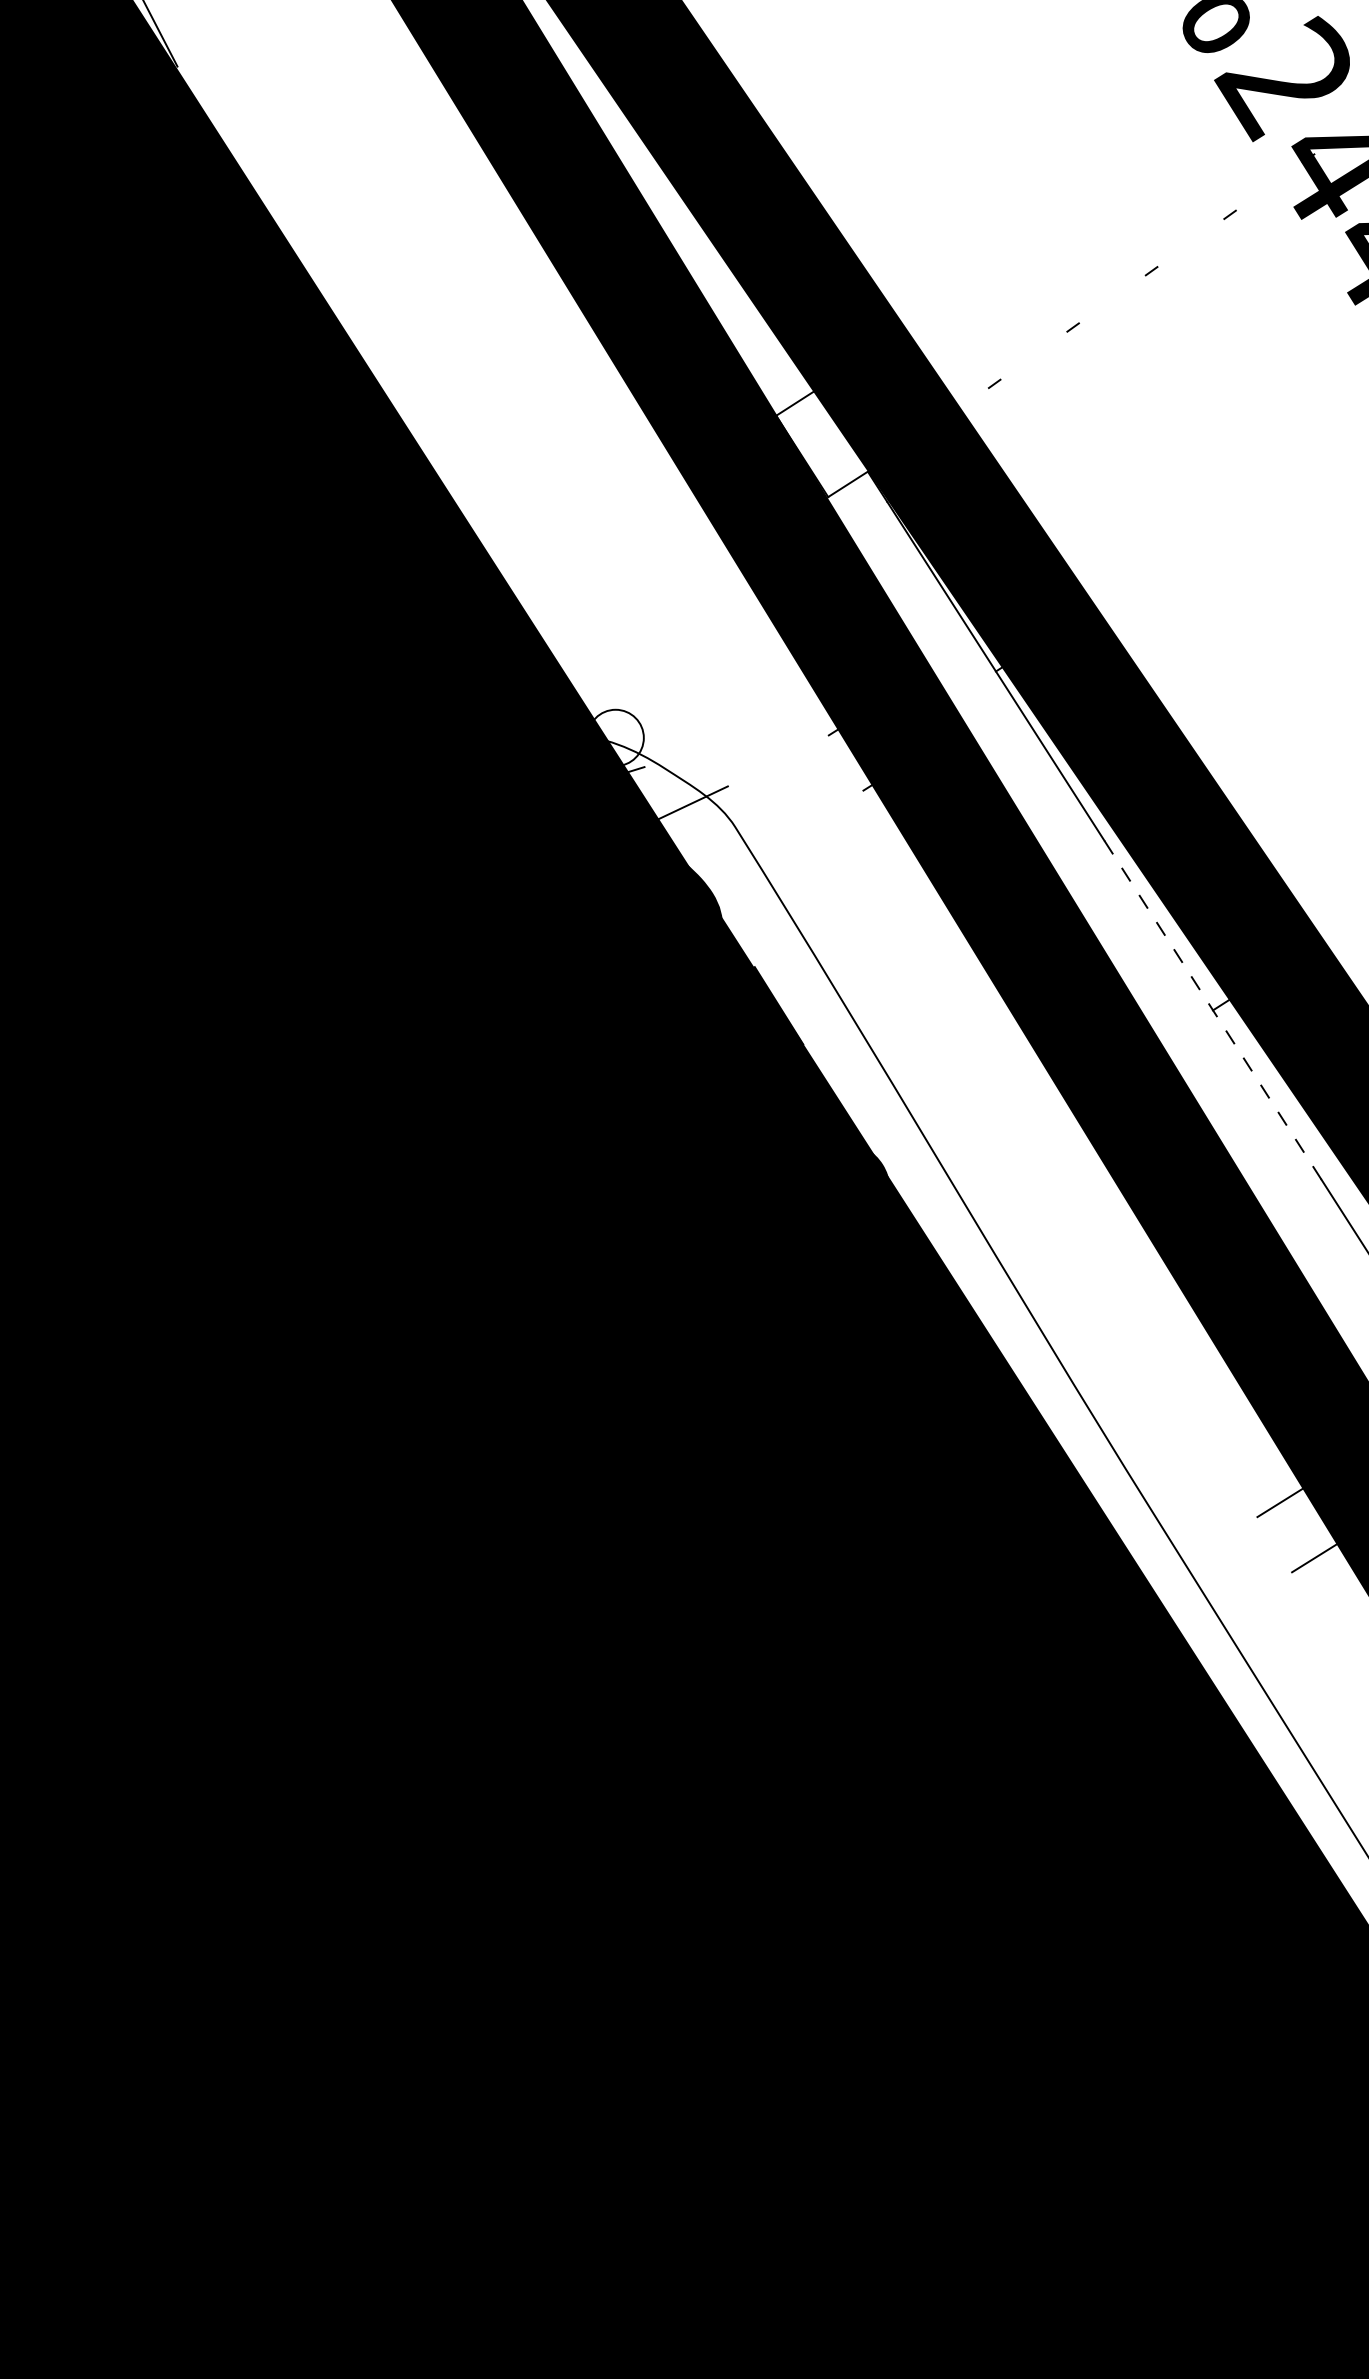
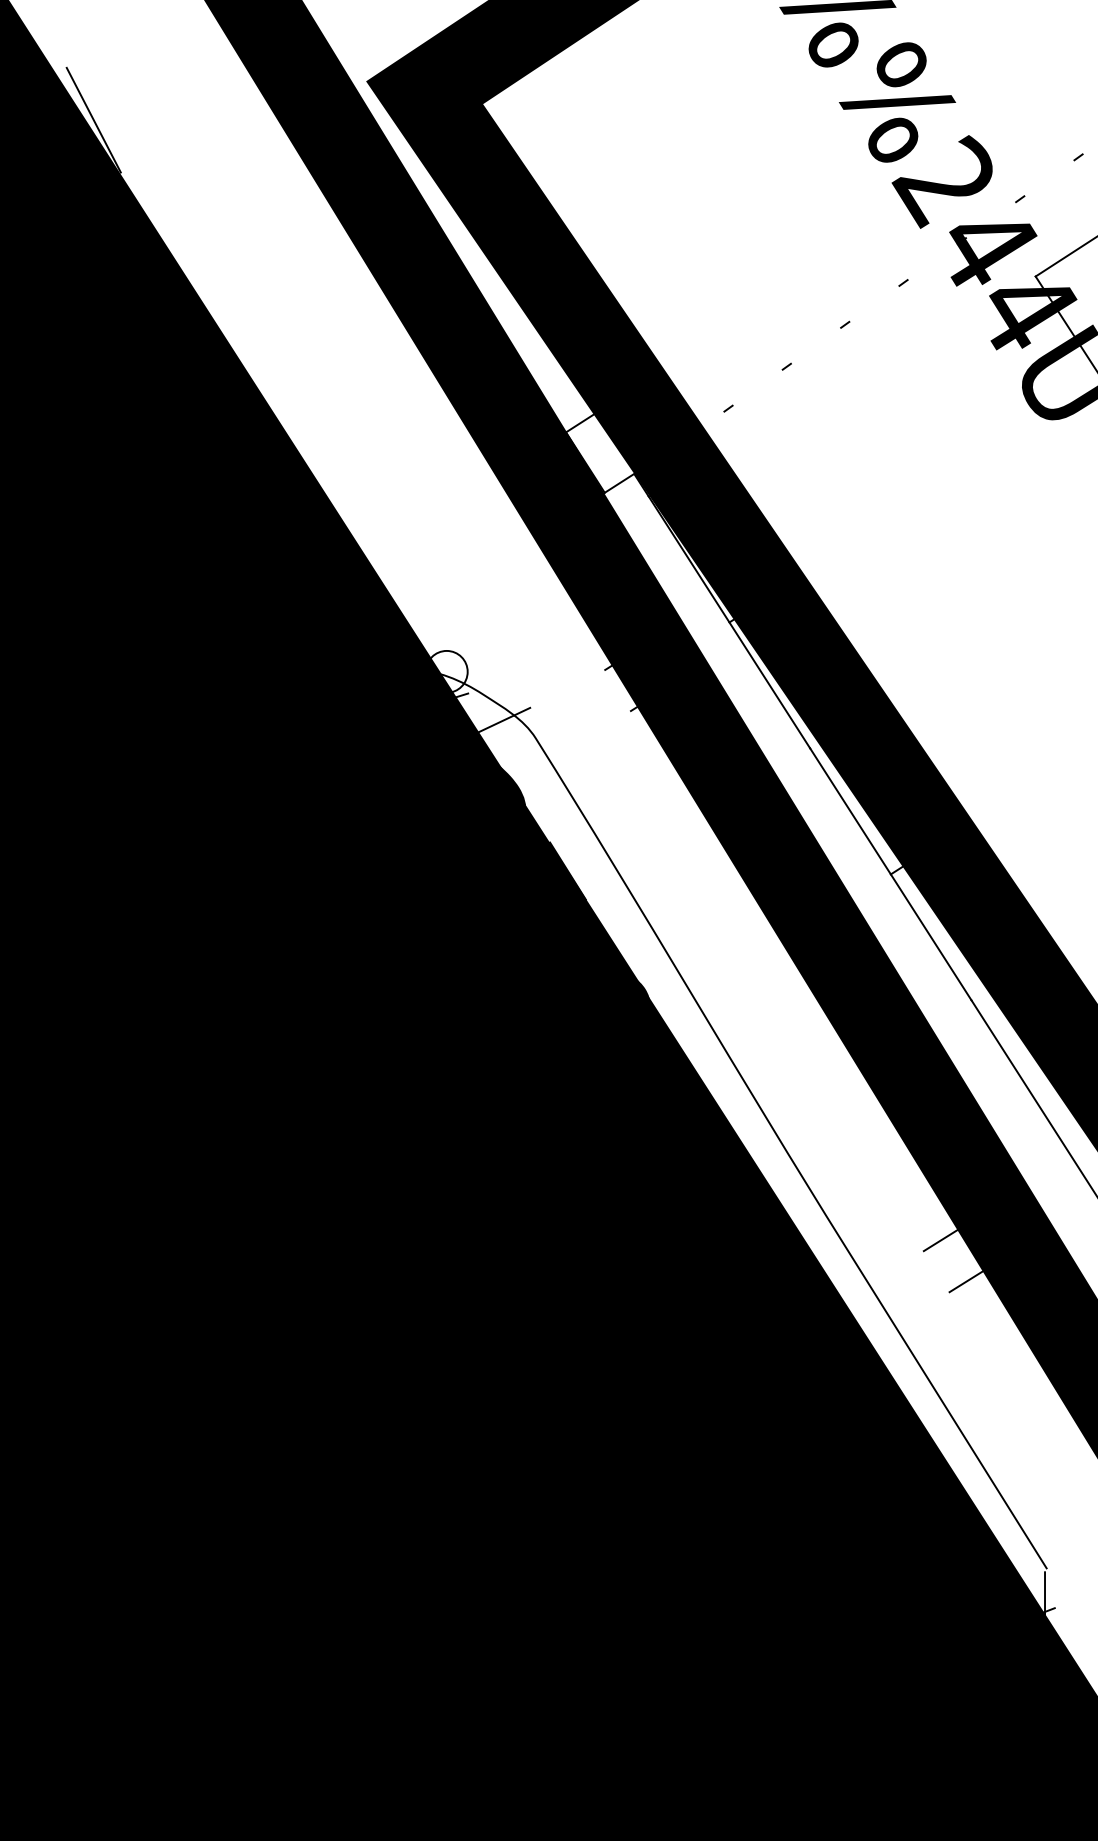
line: (1212, 1010) -> (890, 874), dashed -> solid

